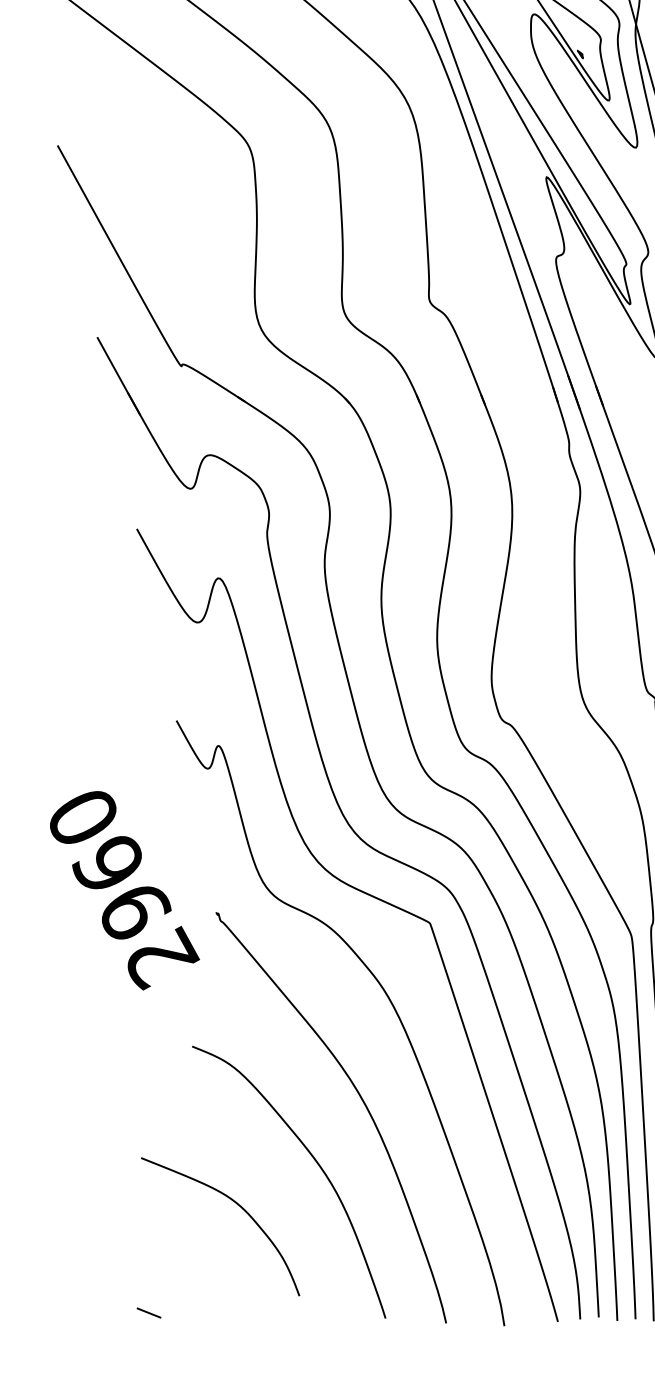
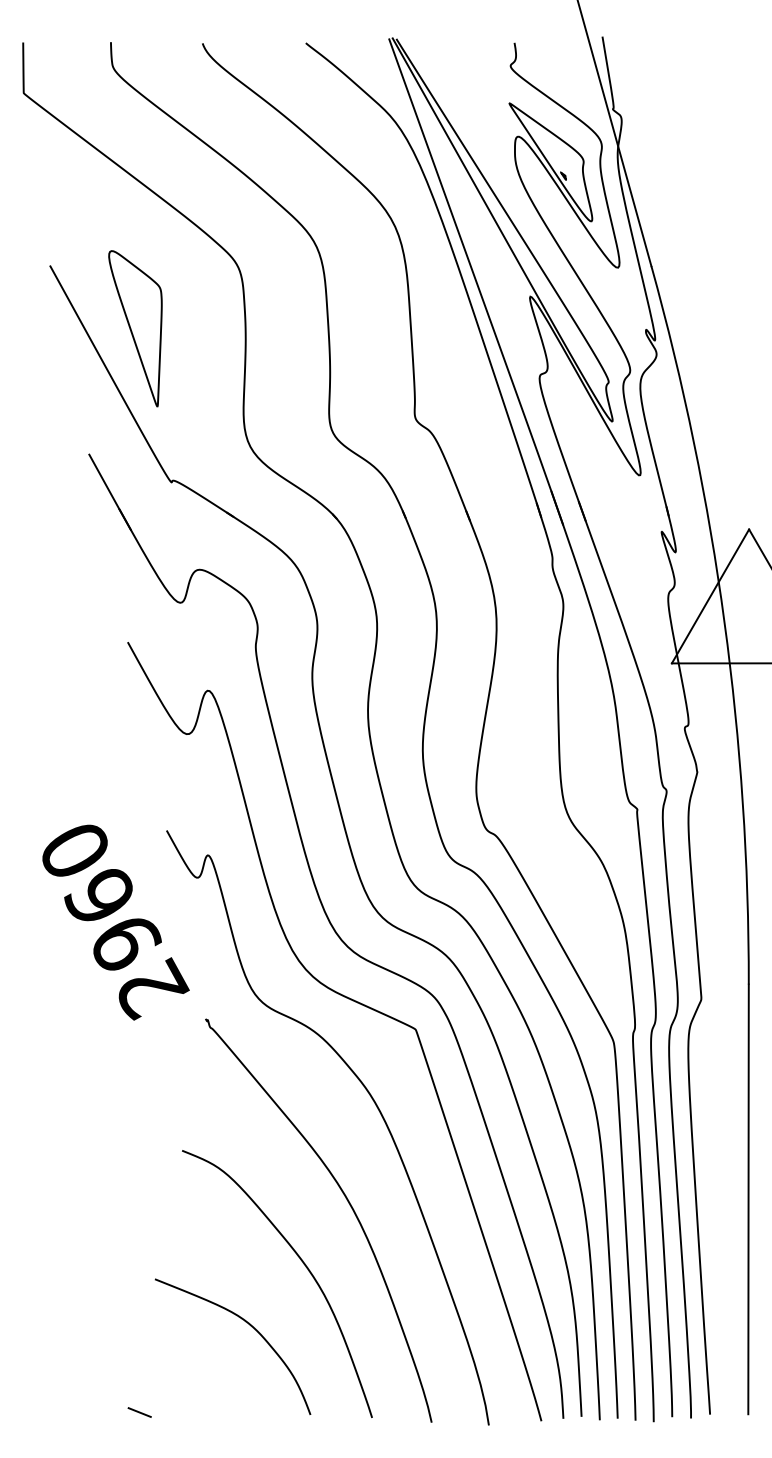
part: (144, 209) -> (135, 328), added
text: (124, 890) -> (115, 922), moved
curve: (239, 1207) -> (251, 1327), moved

